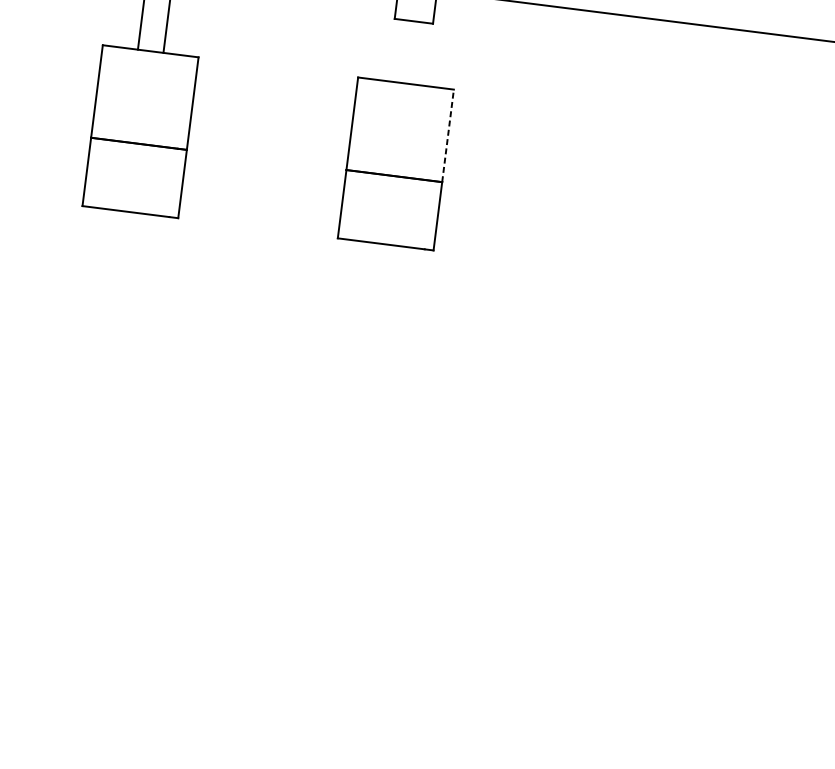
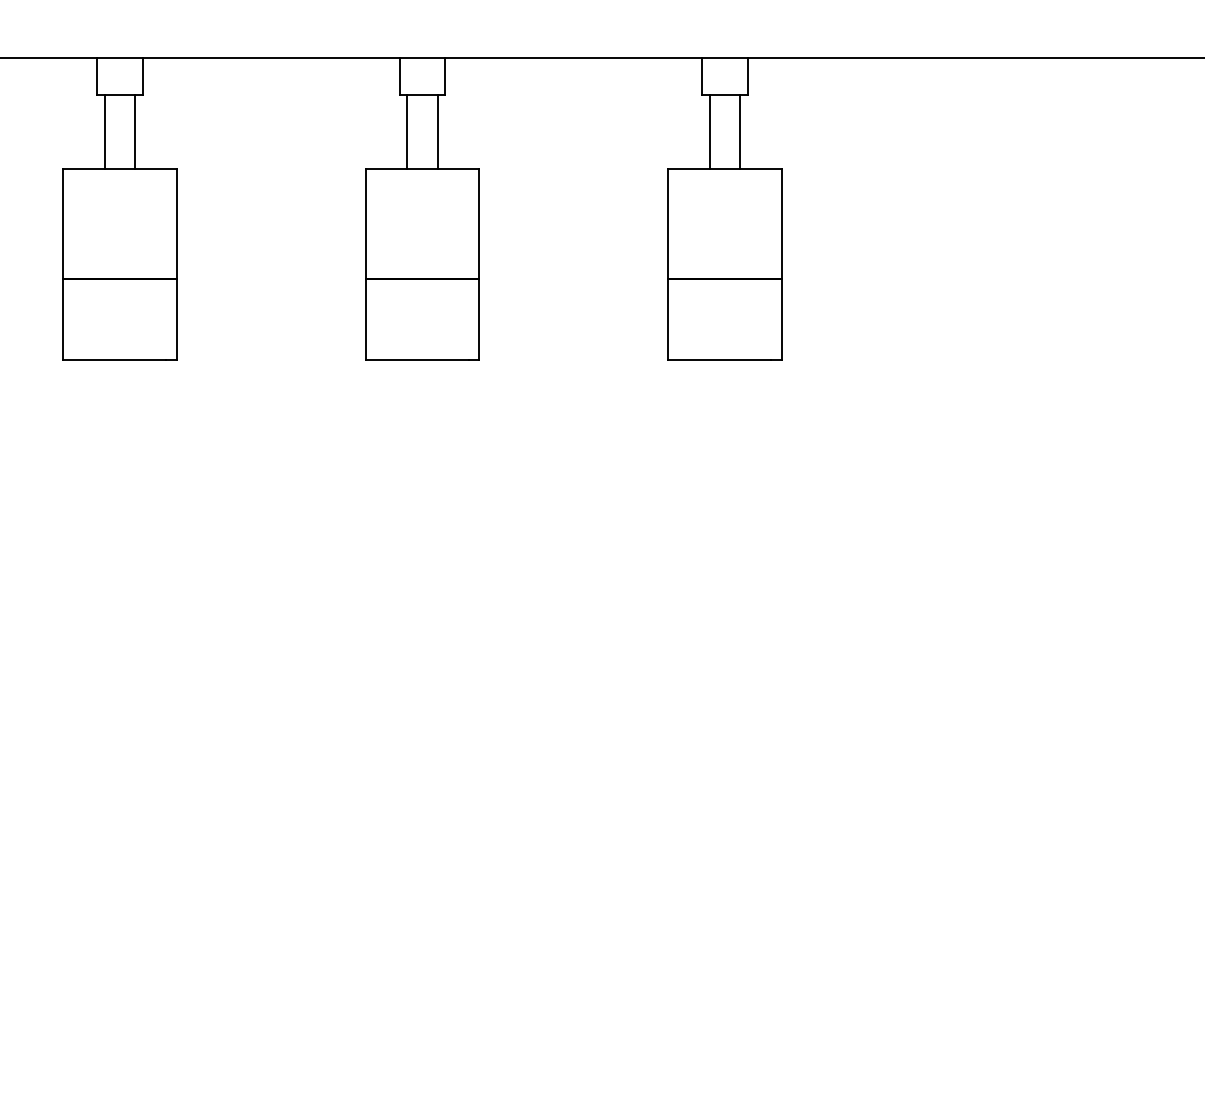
line: (396, 50) -> (709, 132), added
line: (422, 54) -> (740, 132), added
line: (447, 136) -> (781, 224), dashed -> solid

